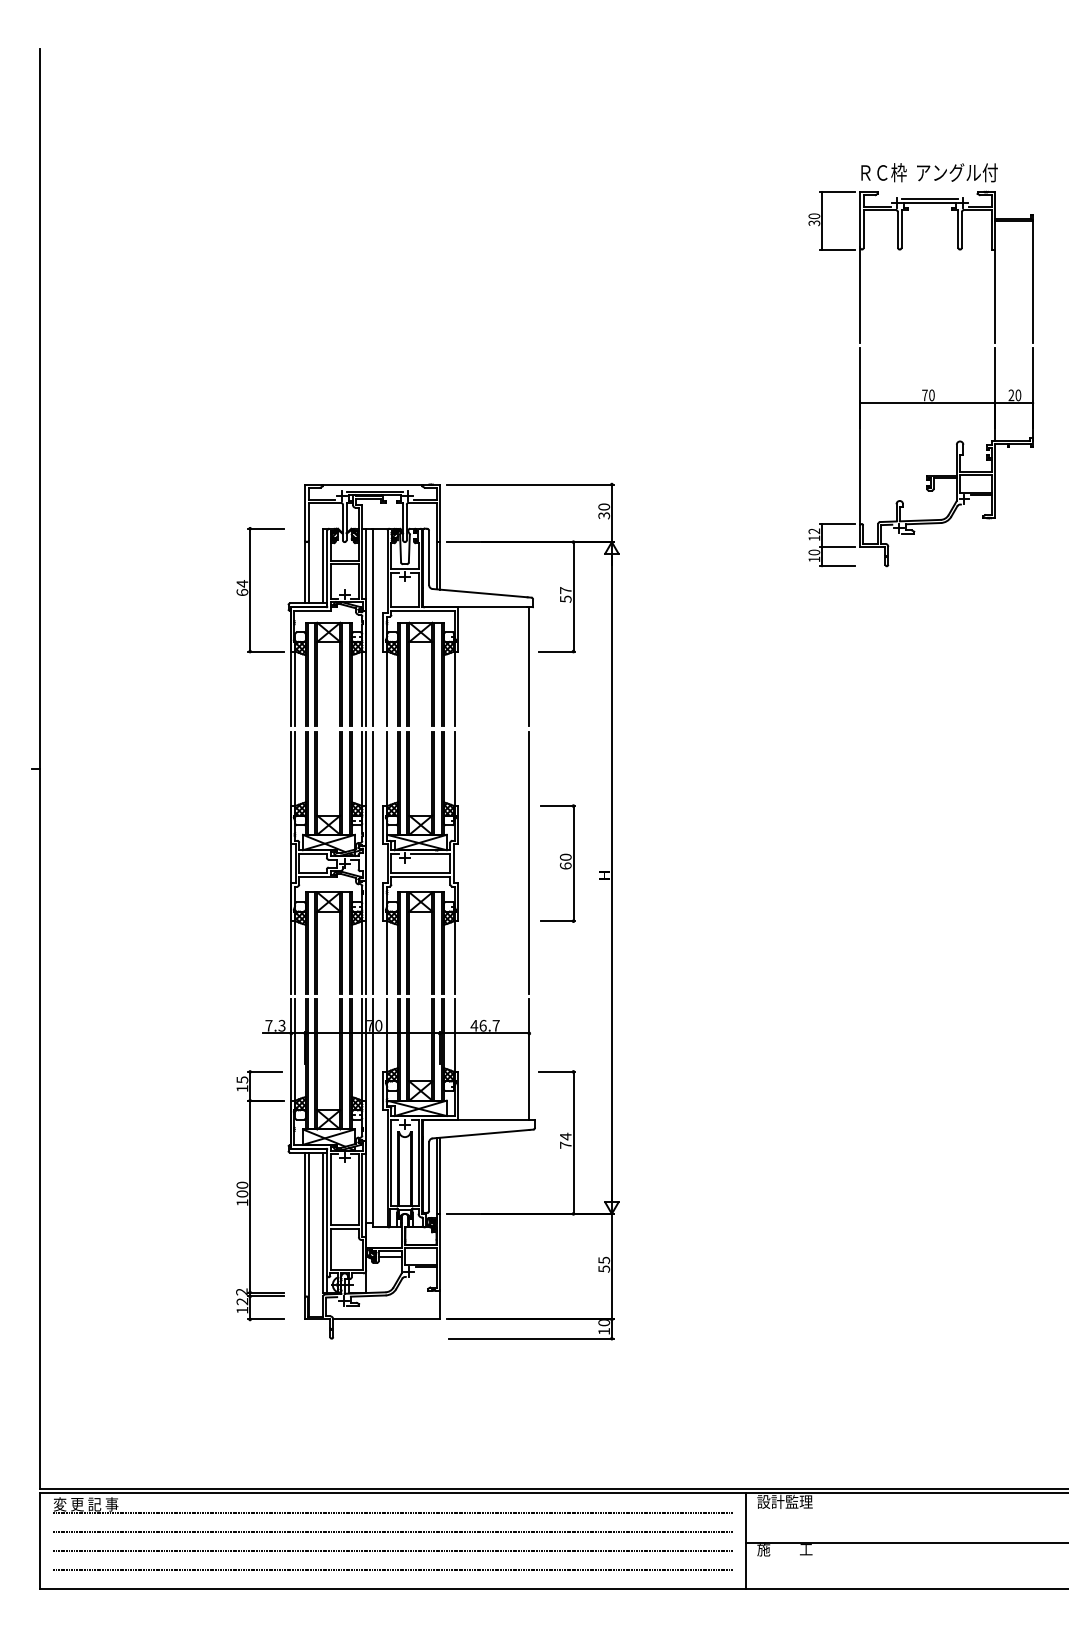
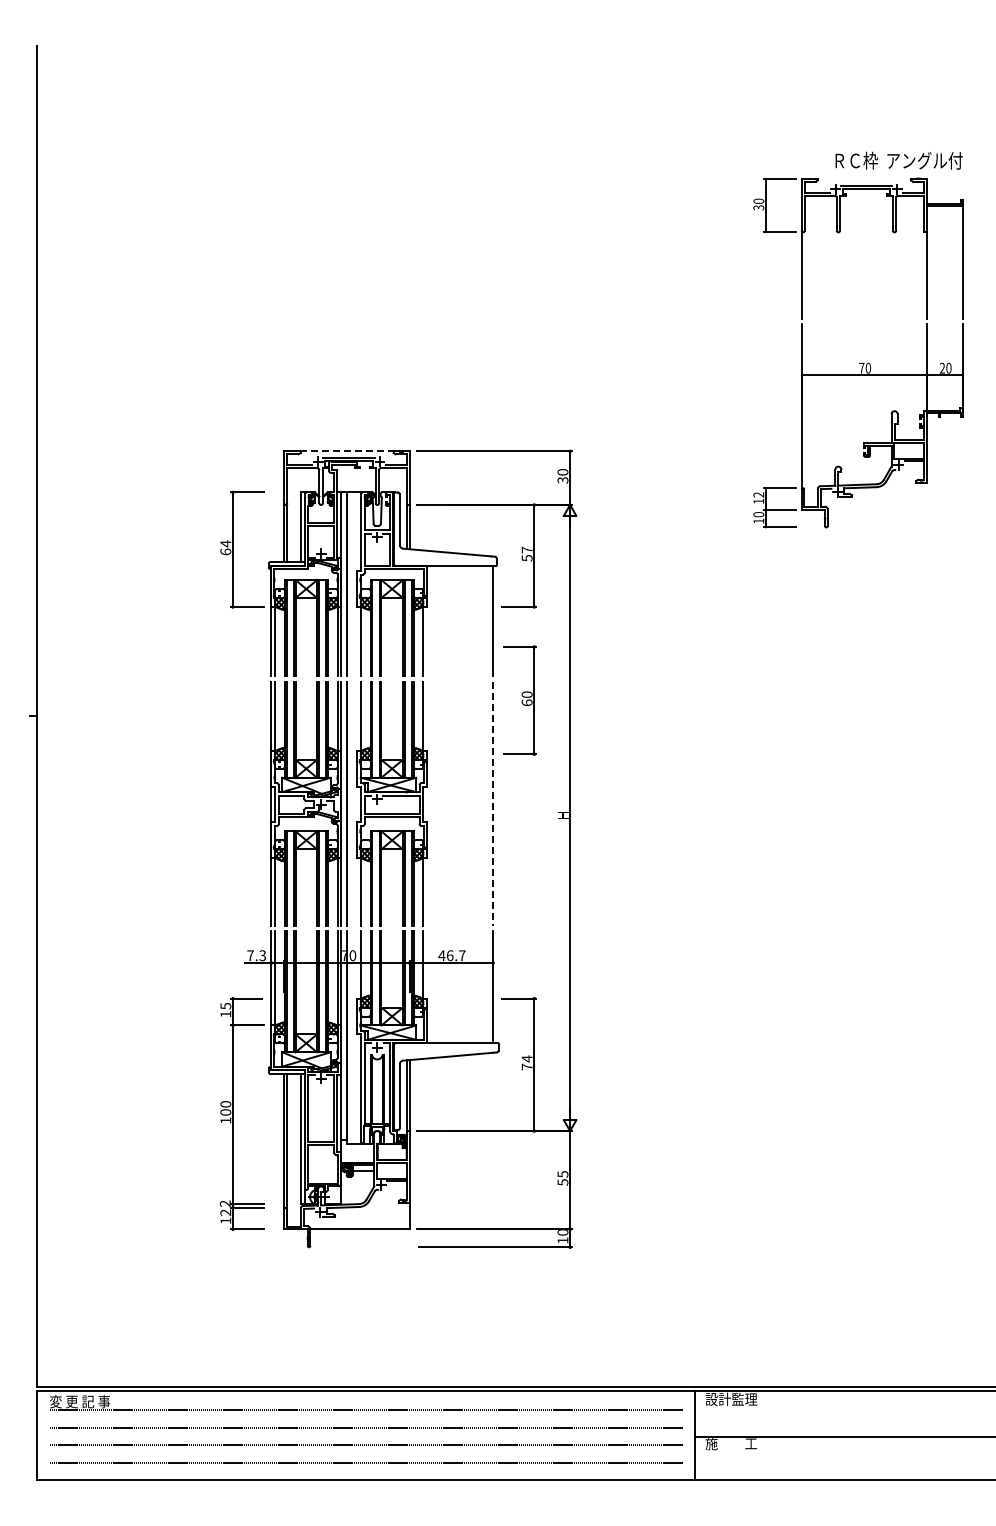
text: (928, 172) -> (898, 160), moved
line: (372, 484) -> (347, 451), solid -> dashed
line: (529, 863) -> (493, 804), solid -> dashed
part: (557, 863) -> (519, 700), moved

